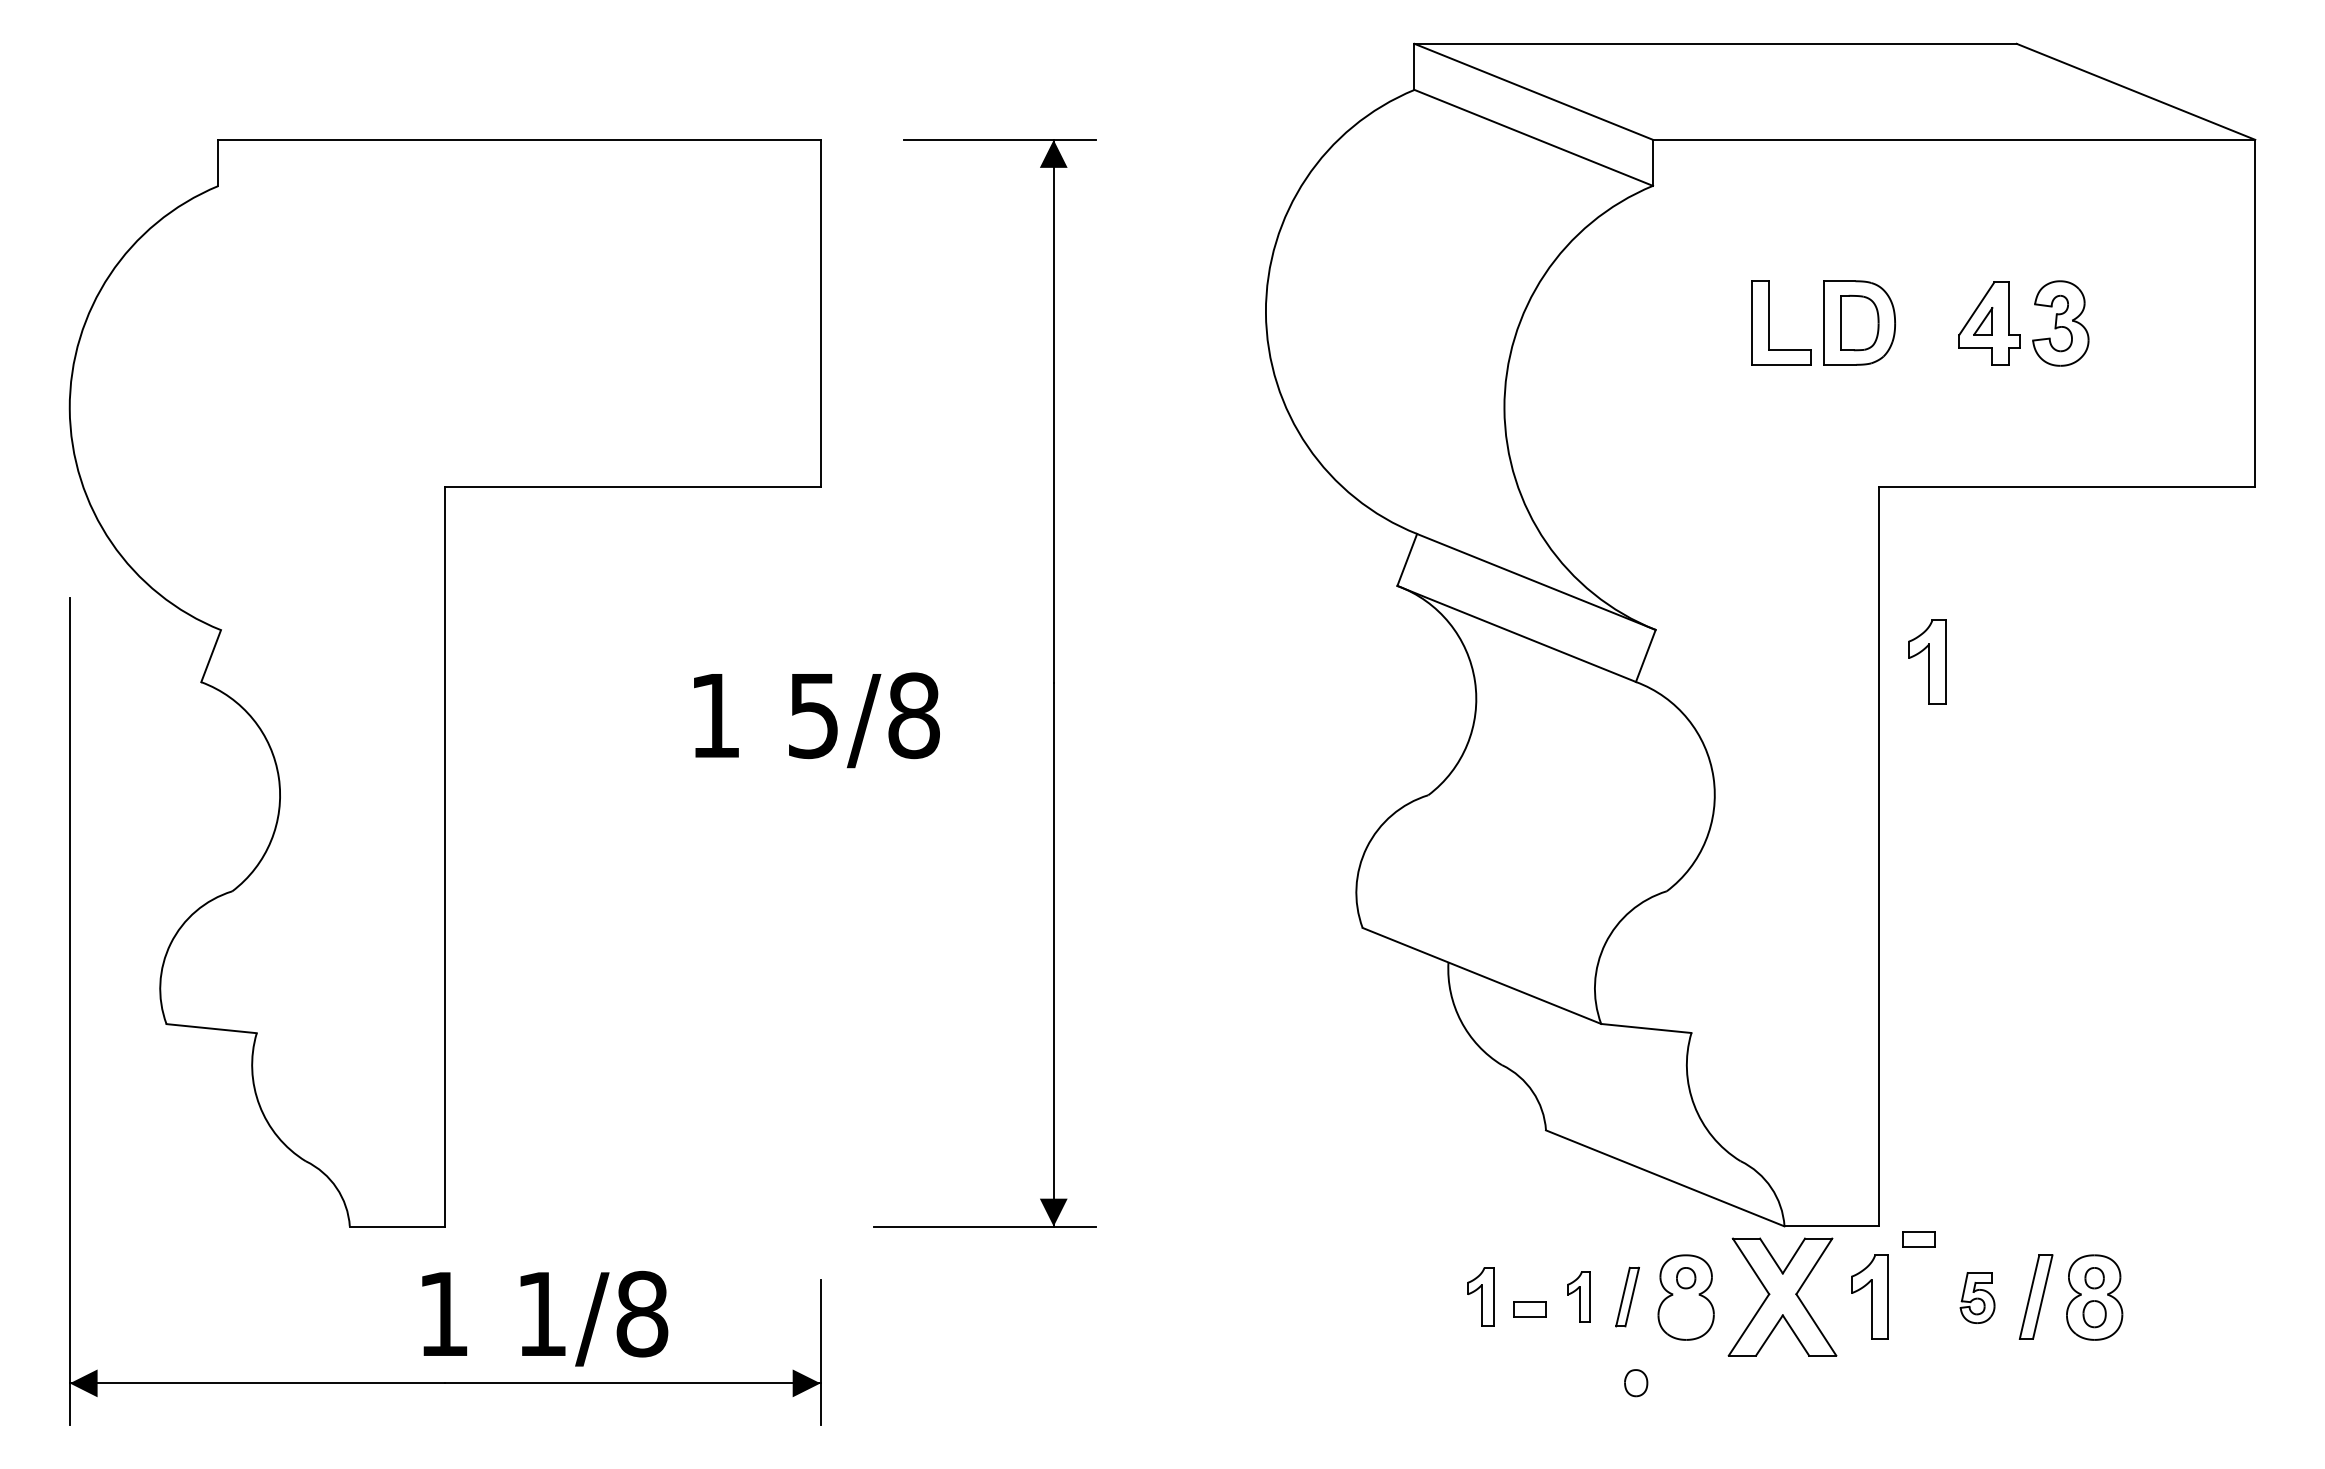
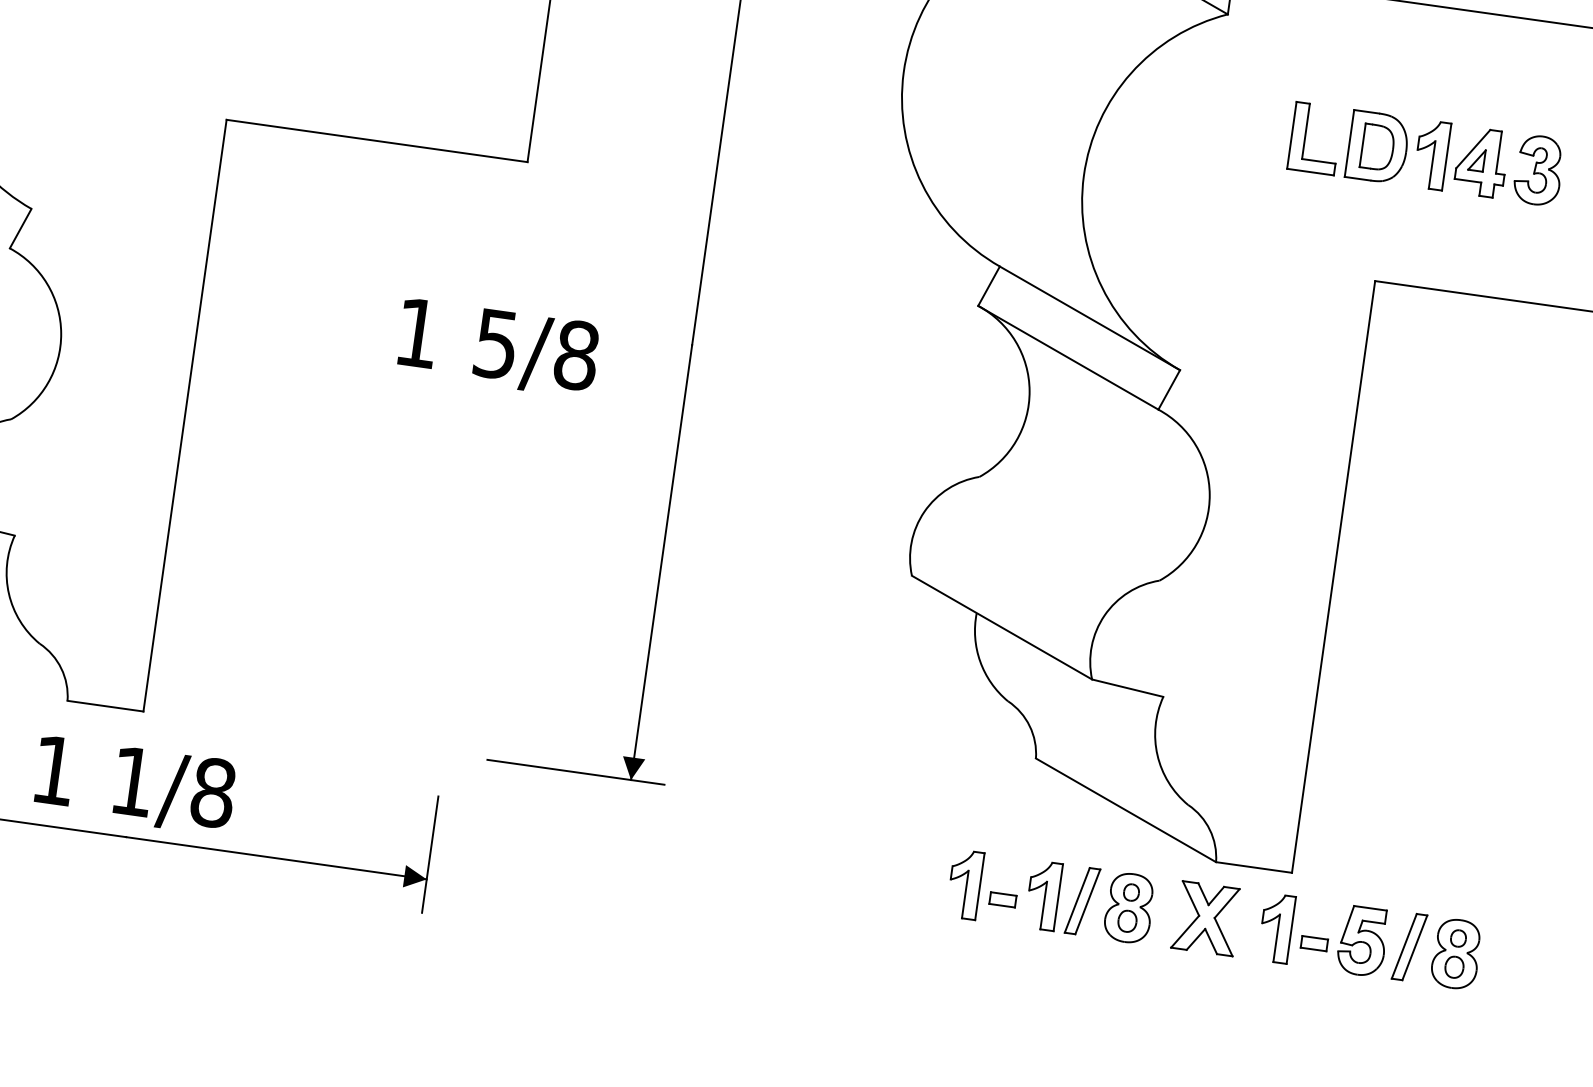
part: (1927, 661) -> (1432, 154), moved
part: (1918, 1239) -> (1313, 943), moved
part: (1480, 1296) -> (964, 884), size x1.43
part: (1578, 1296) -> (1043, 895), size x1.67
part: (1627, 1296) -> (1082, 900), size x1.43
part: (1782, 1296) -> (1206, 918), size x0.71
part: (1977, 1297) -> (1362, 940), size x1.67
text: (545, 1318) -> (135, 785), moved
part: (1636, 1383) -> (1127, 921), moved

